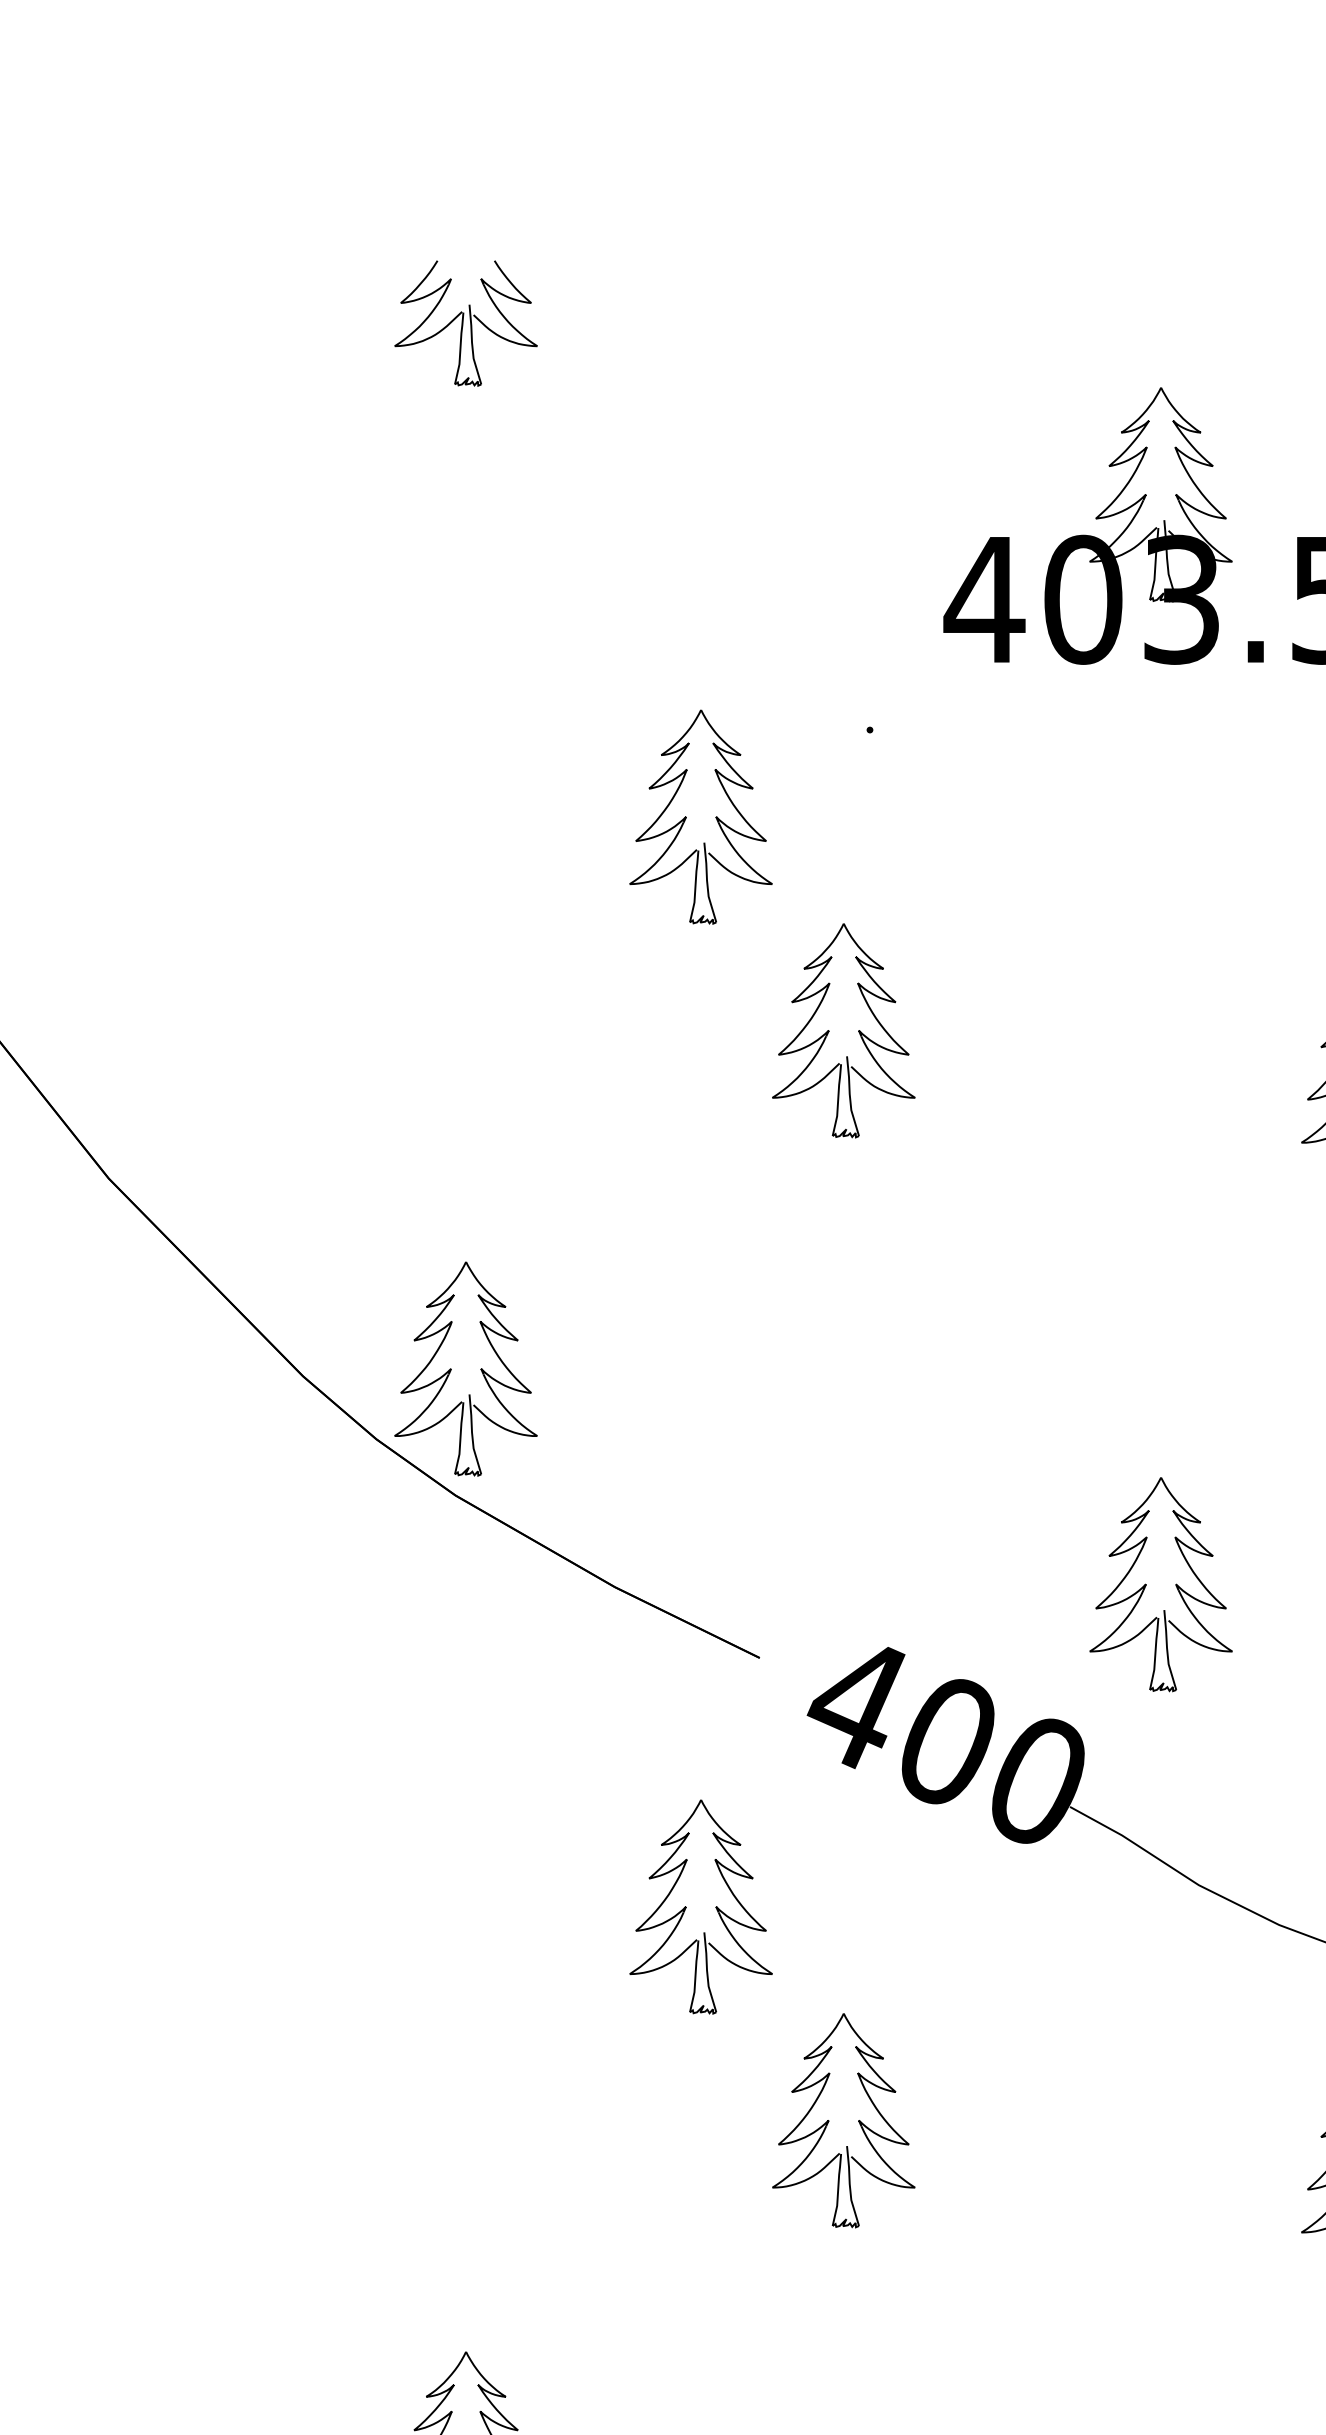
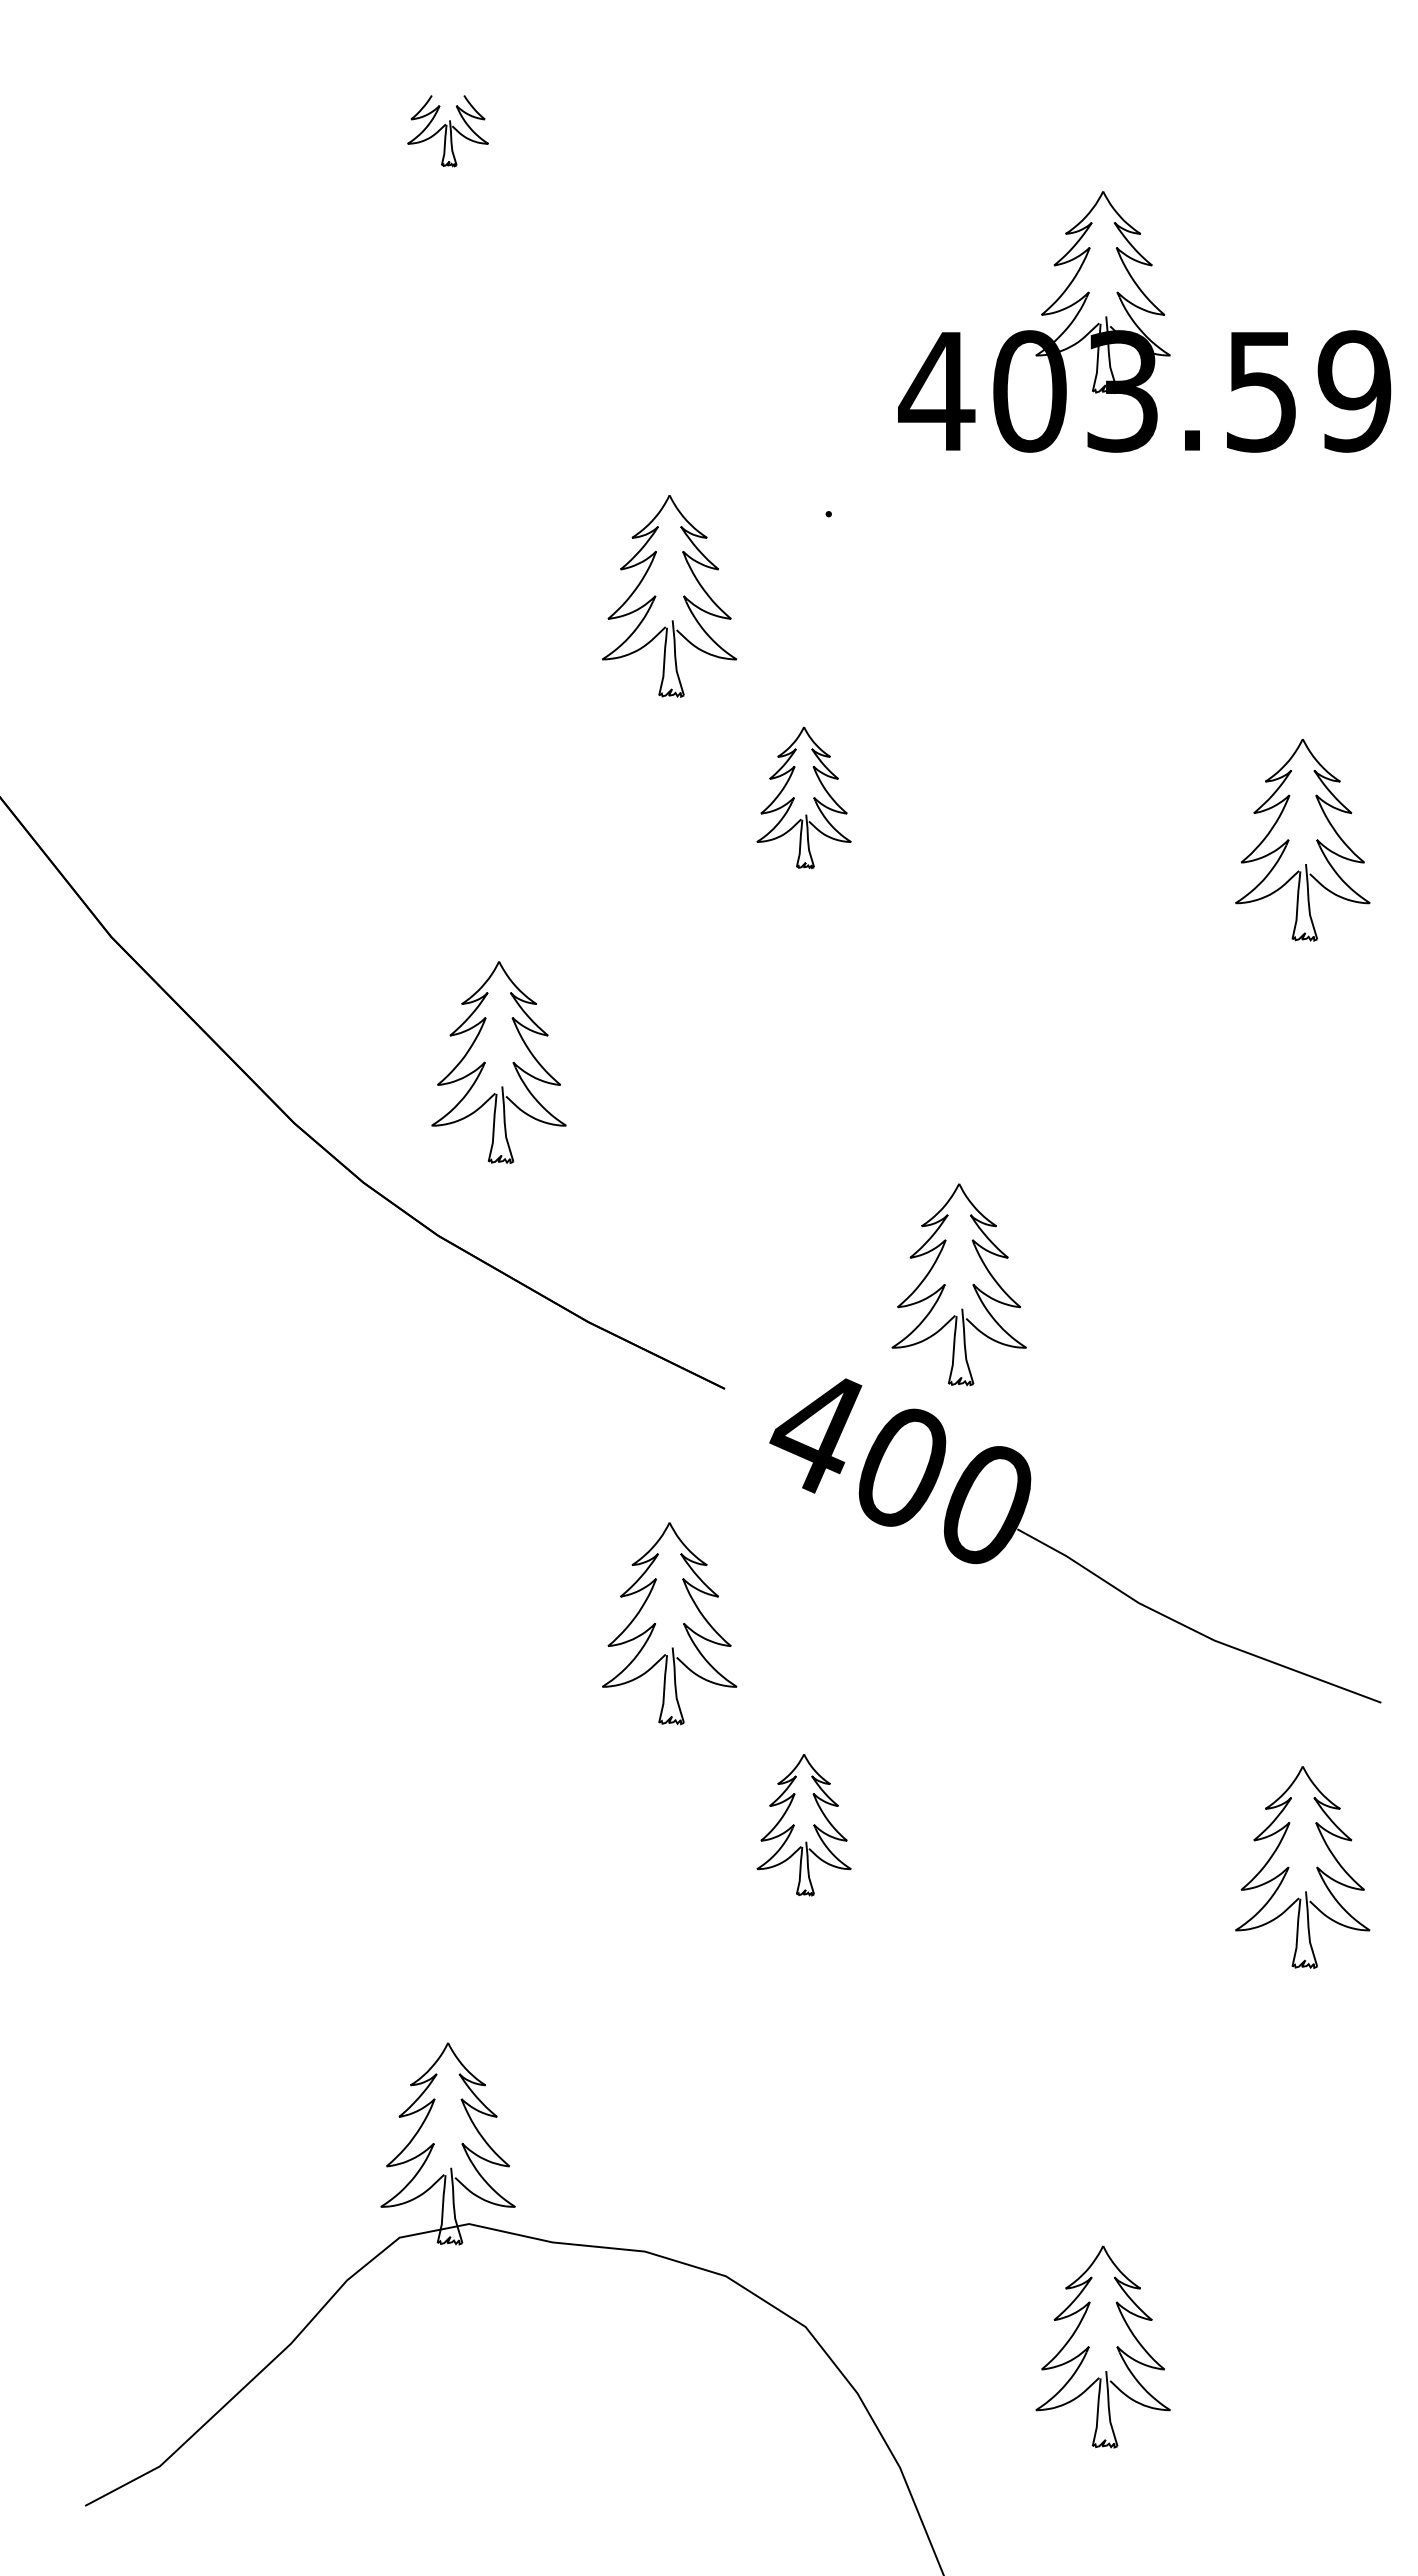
part: (465, 322) -> (447, 130), size x0.6
part: (843, 1030) -> (803, 797), size x0.7
part: (465, 1369) -> (498, 1062), moved
part: (1146, 1584) -> (945, 1284), moved
part: (843, 2120) -> (803, 1824), size x0.7

